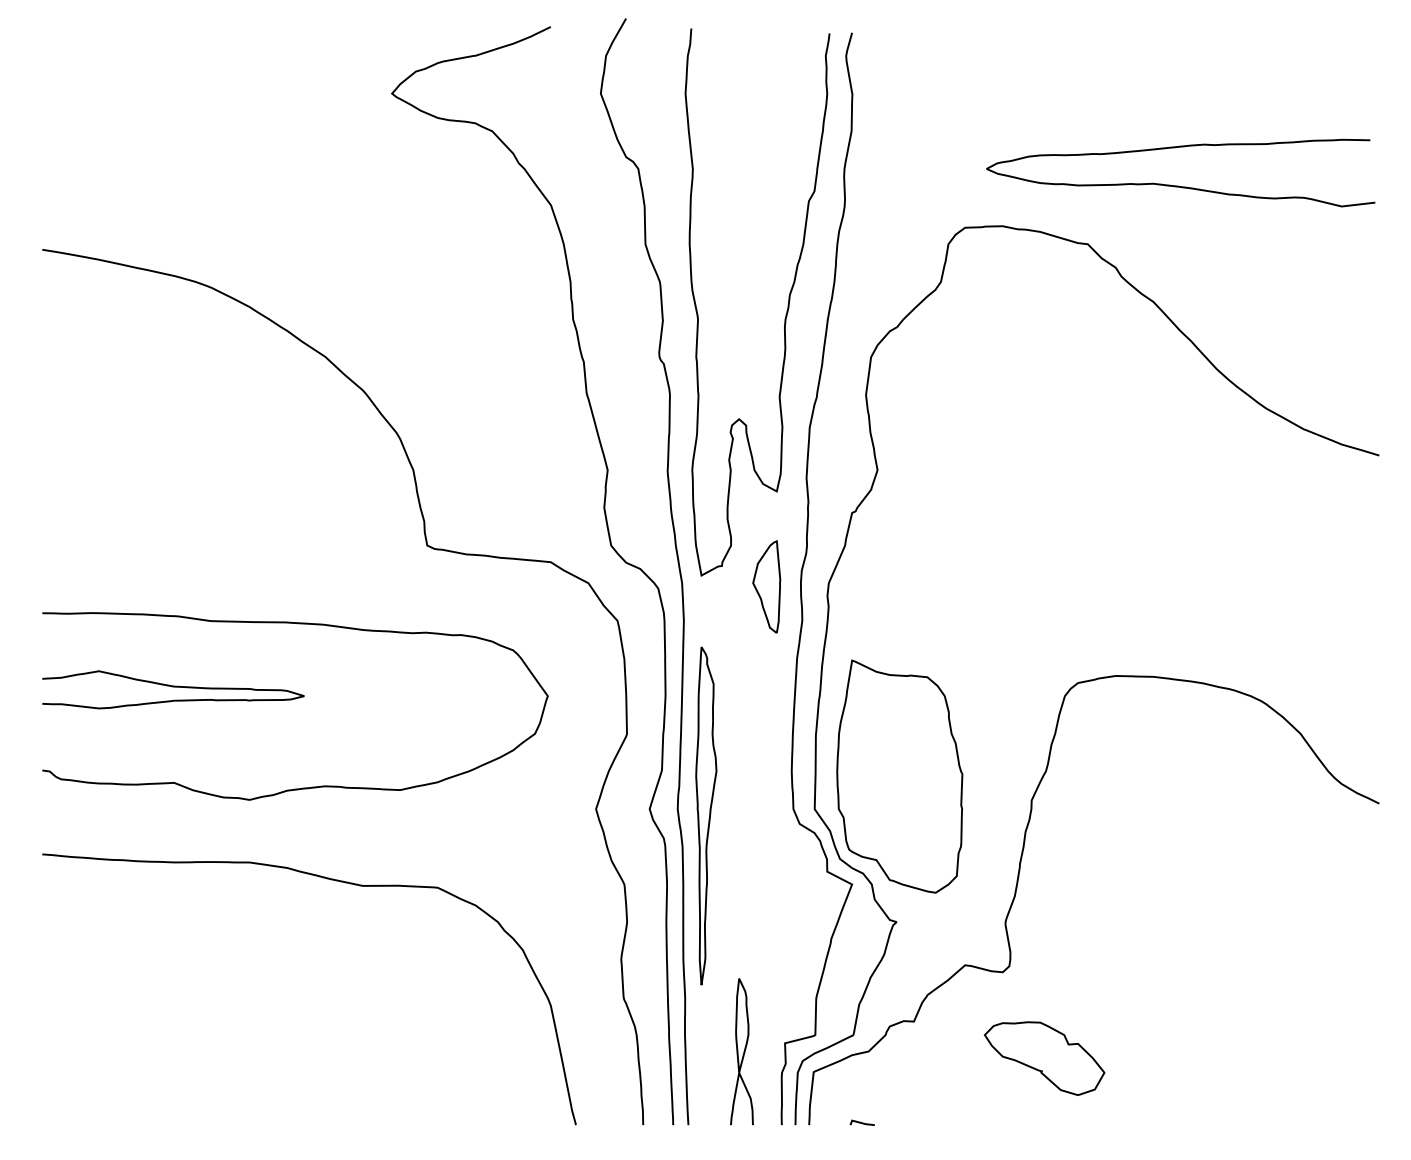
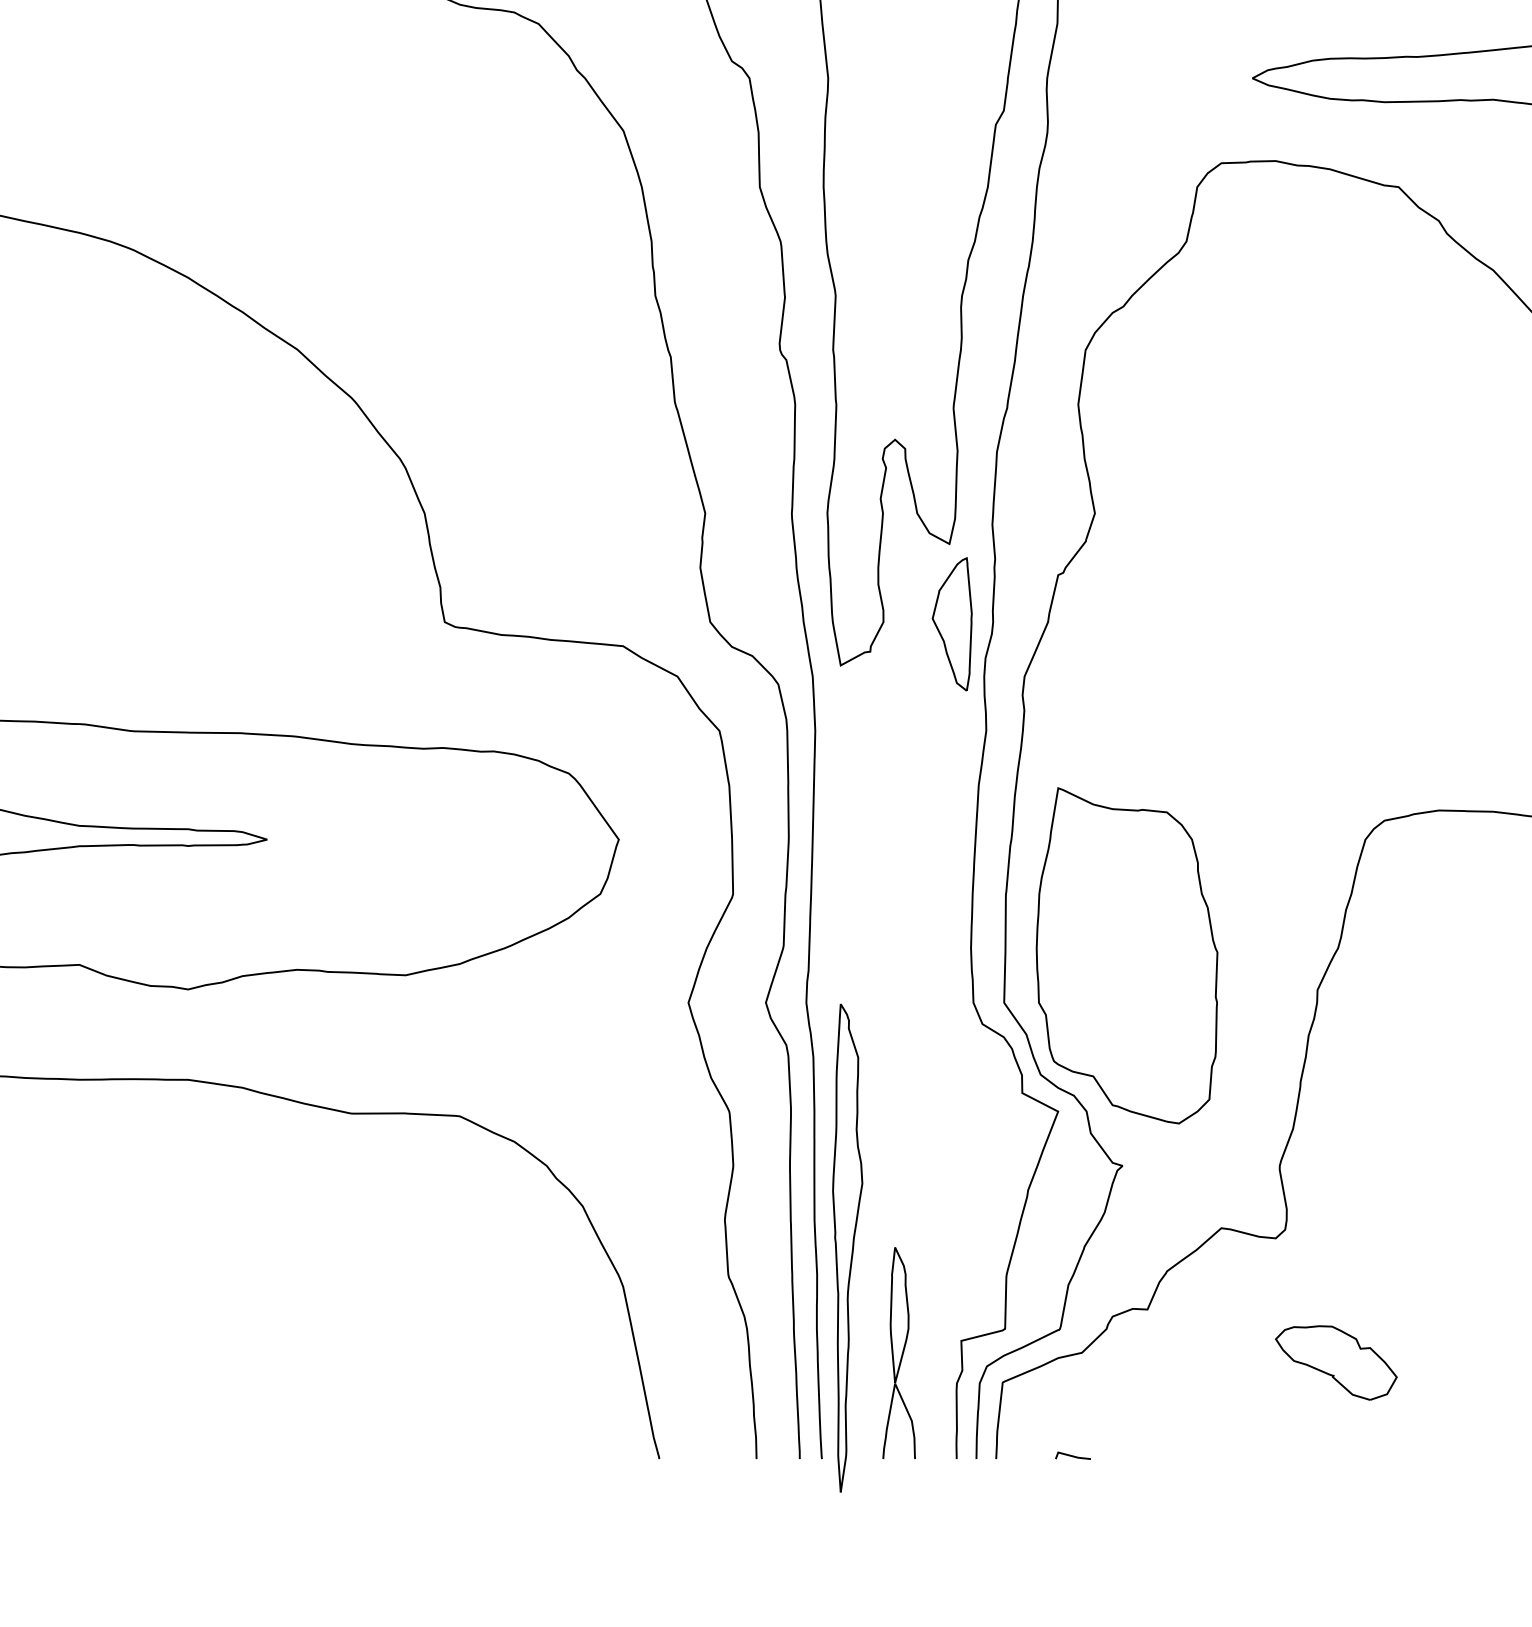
part: (766, 586) -> (951, 623), moved
part: (706, 815) -> (847, 1247), moved
part: (1044, 1058) -> (1336, 1362), size x0.7

